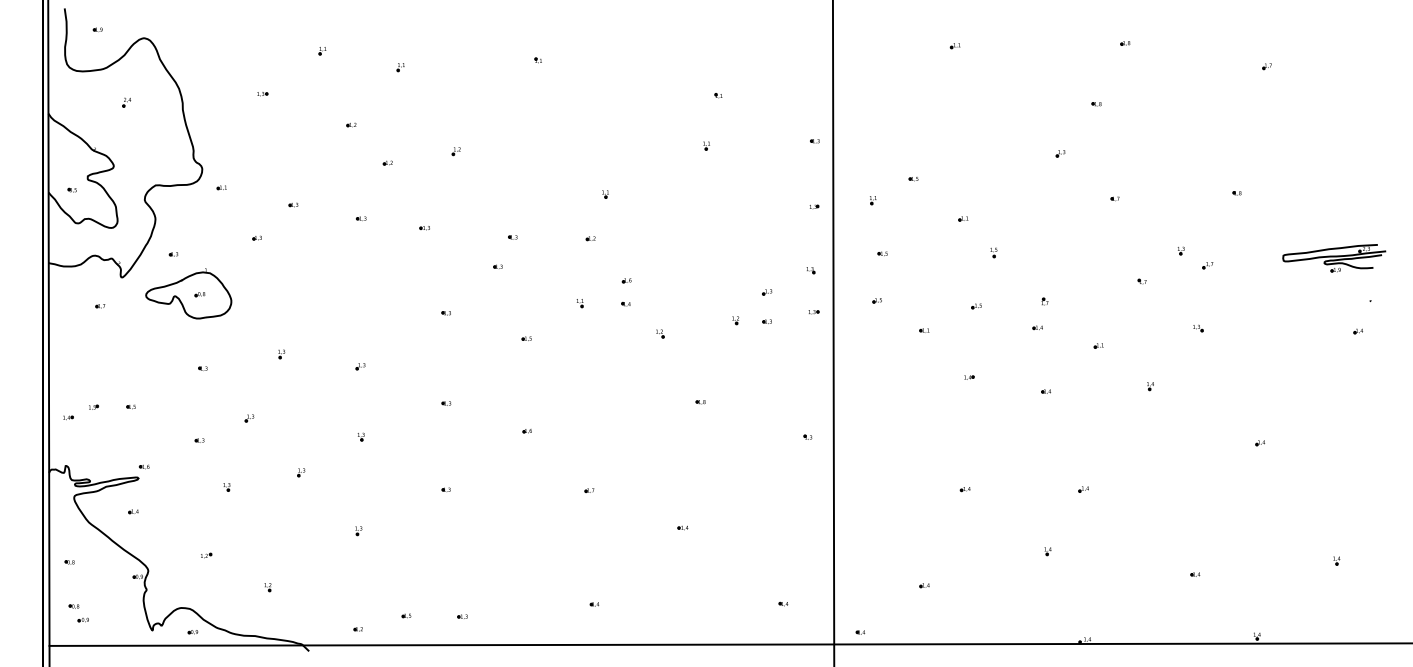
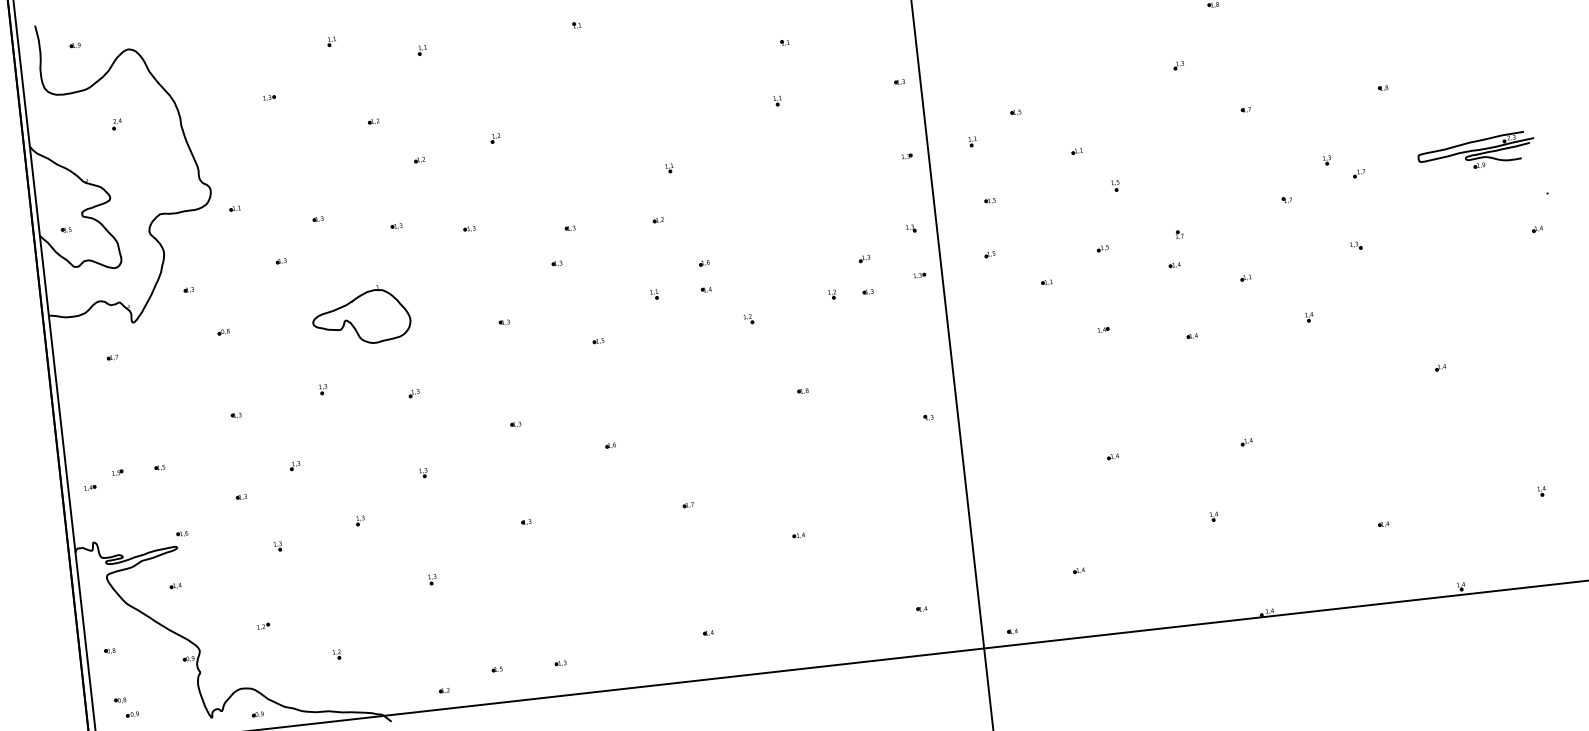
part: (1334, 258) -> (1476, 152), moved
part: (188, 293) -> (360, 315), moved

